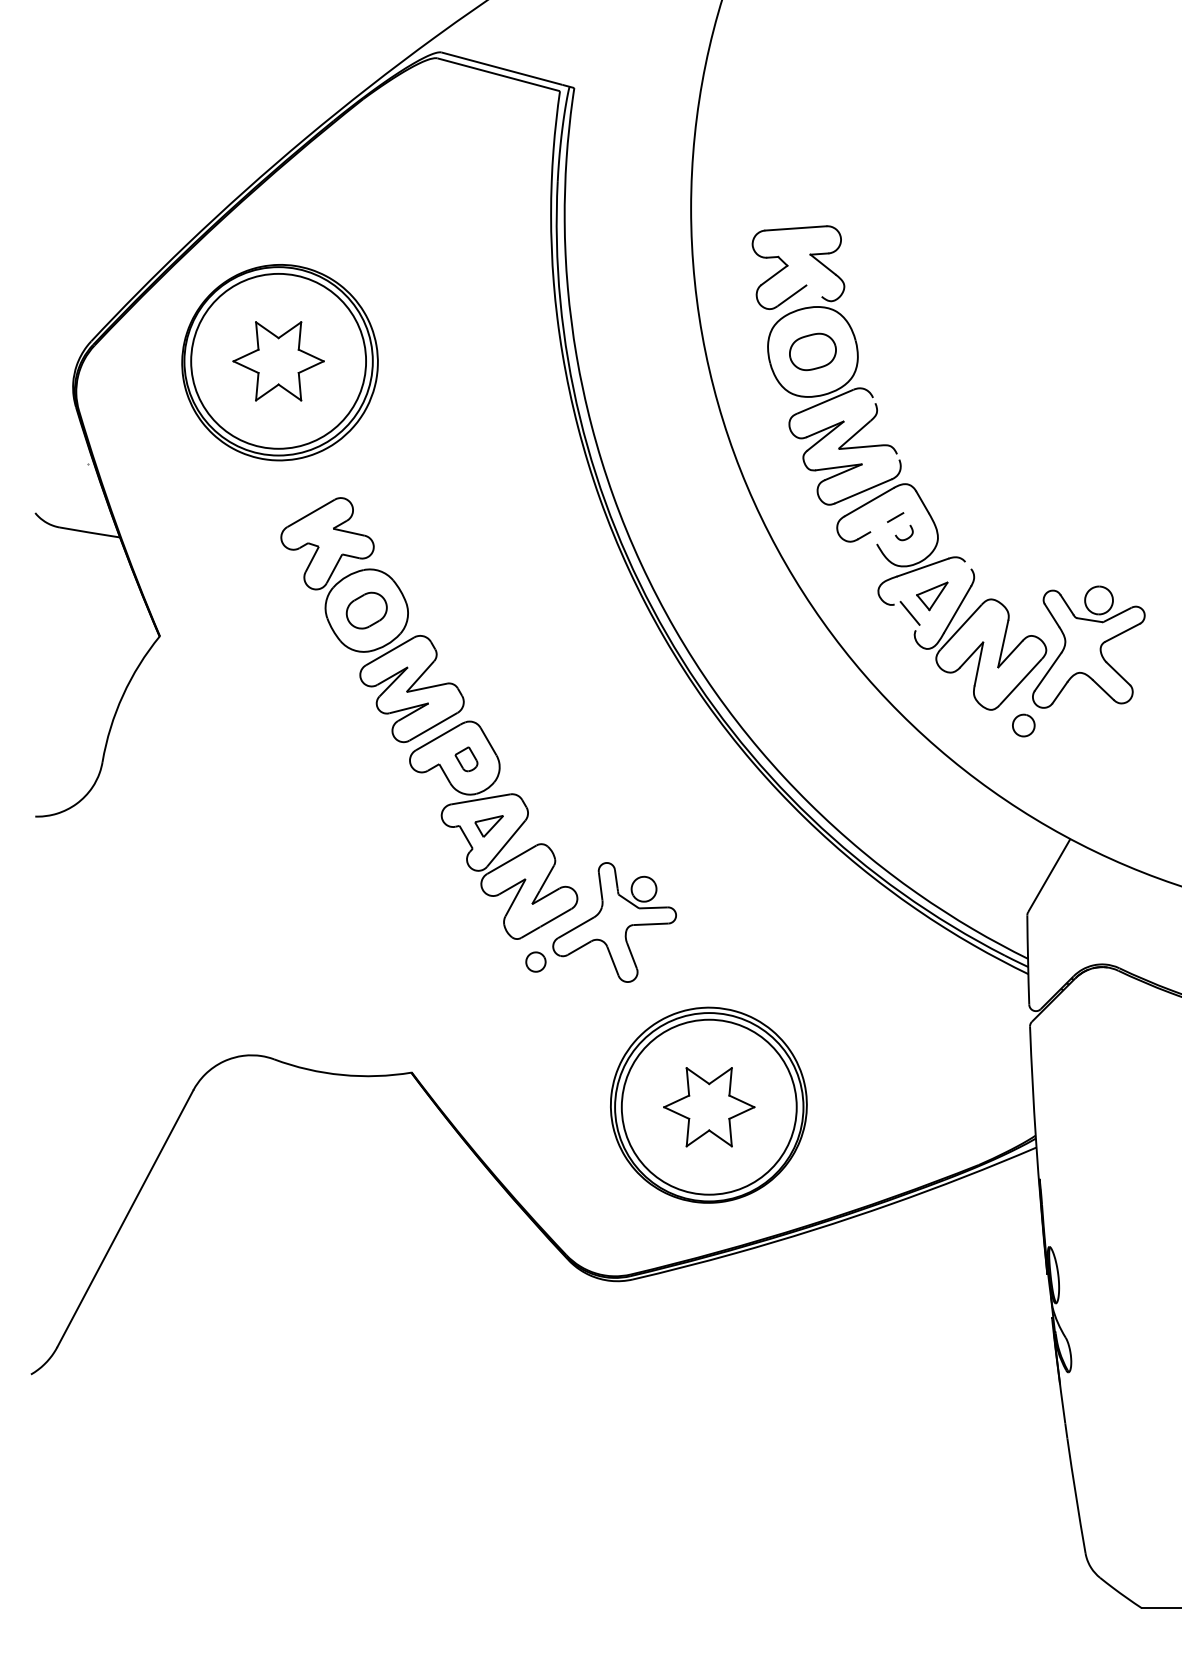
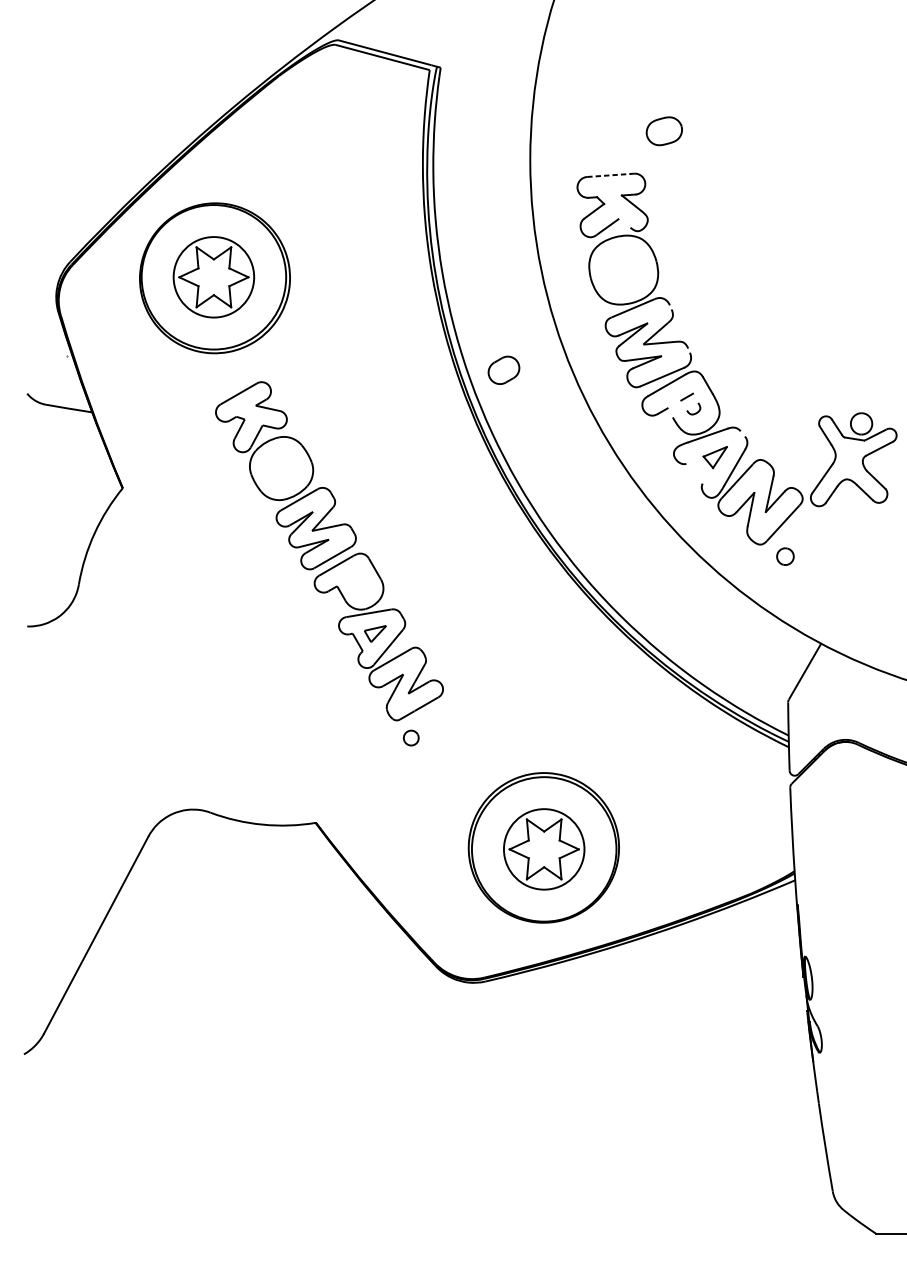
line: (795, 228) -> (610, 175), solid -> dashed
part: (812, 351) -> (664, 130), moved
circle: (278, 360) -> (213, 276), size x0.6
part: (366, 610) -> (503, 370), moved
line: (909, 612) -> (697, 469), removed
part: (1088, 646) -> (853, 459), moved
part: (466, 759) -> (358, 582), removed
part: (614, 922) -> (471, 707), removed
circle: (708, 1106) -> (543, 848), size x0.6

